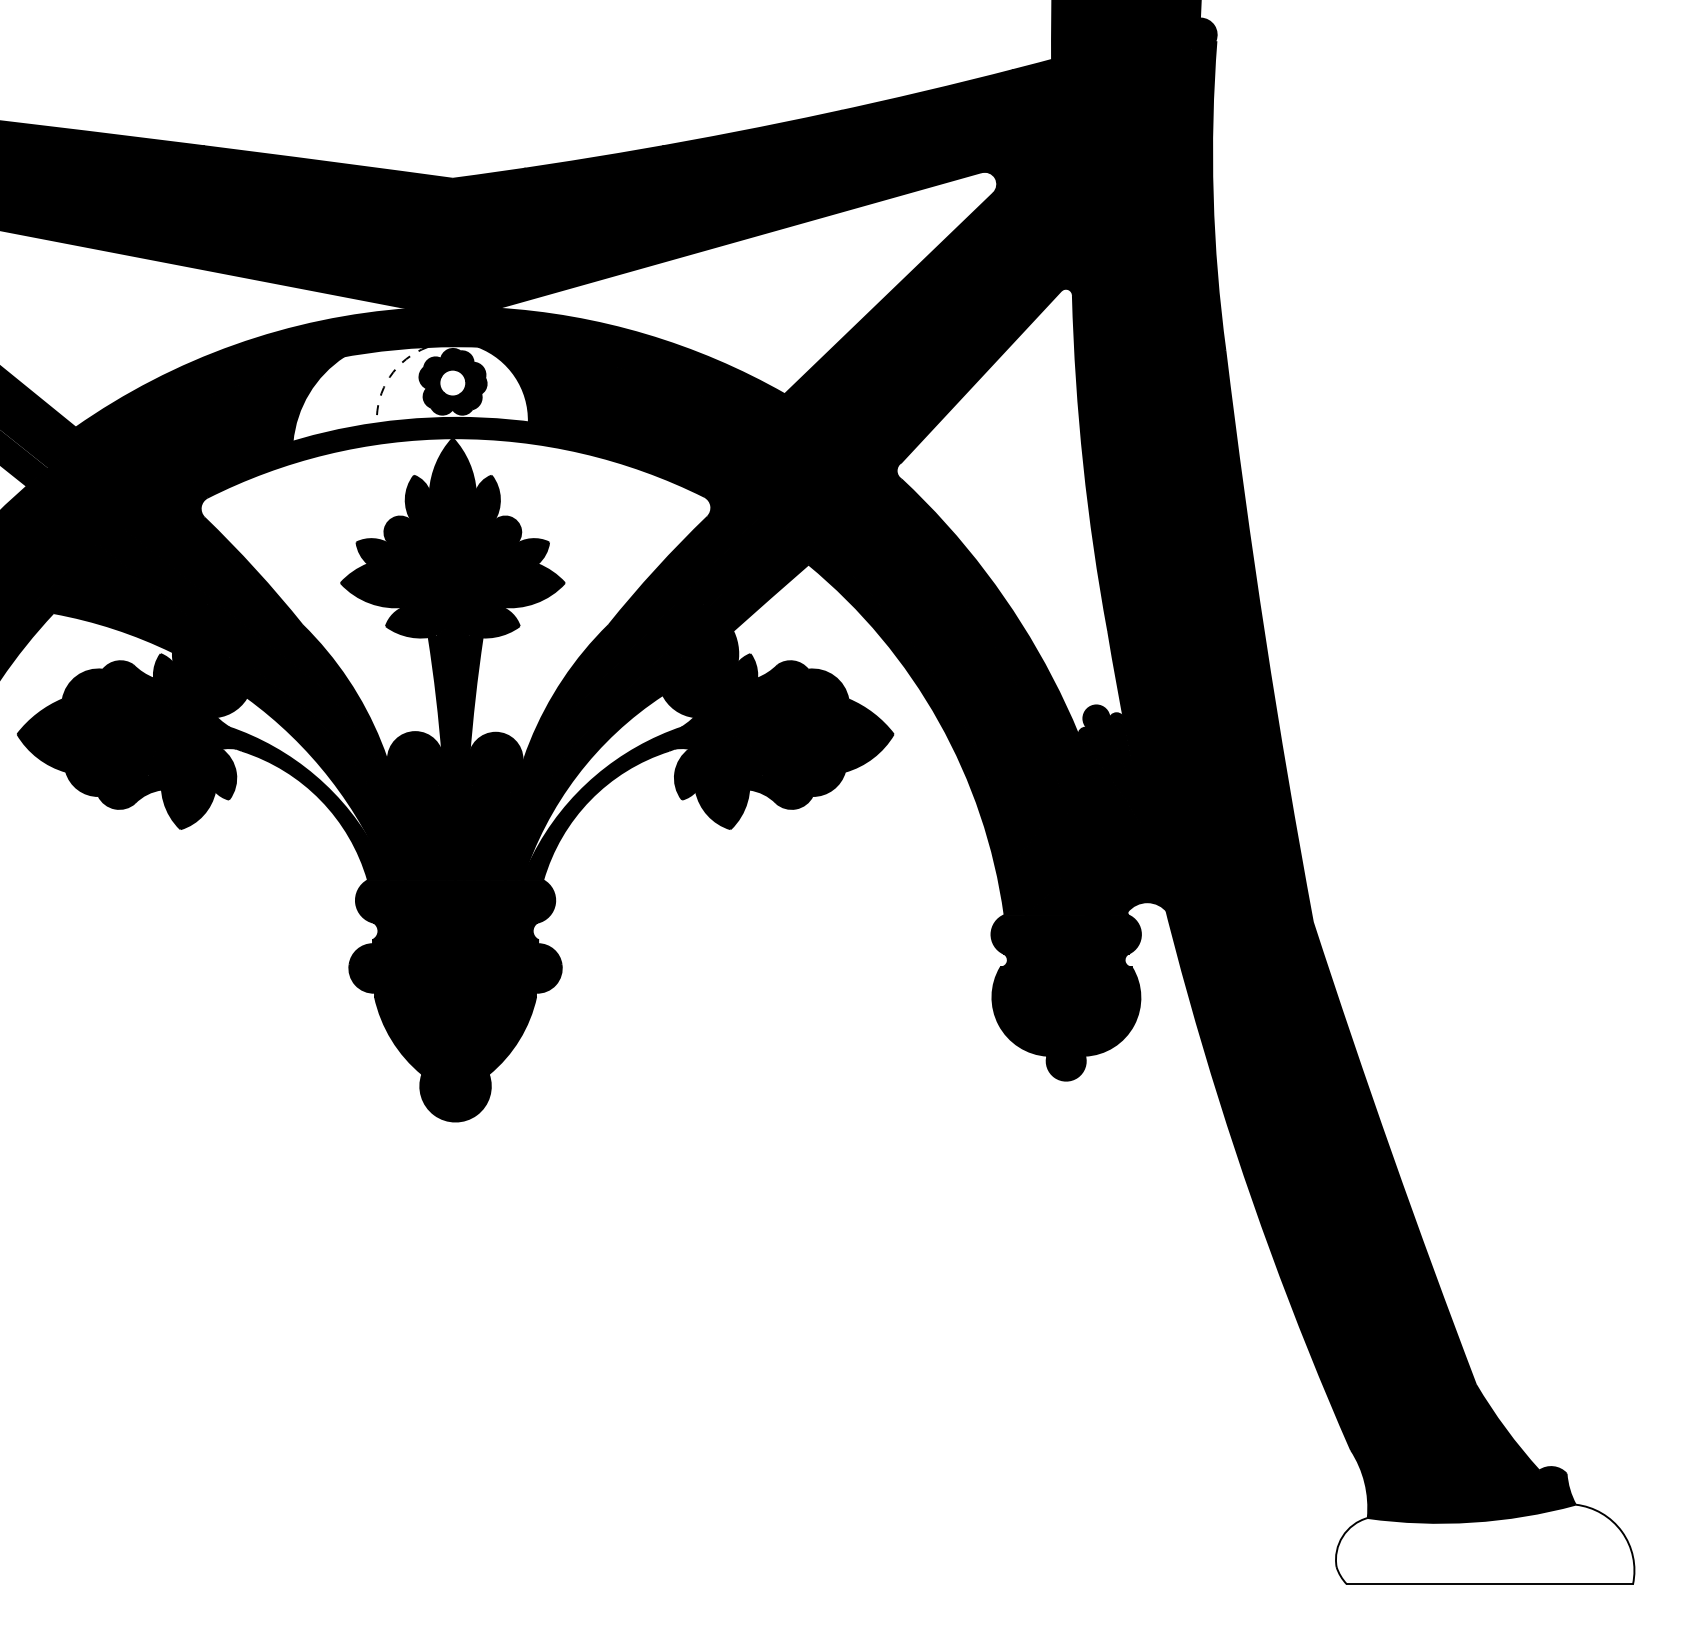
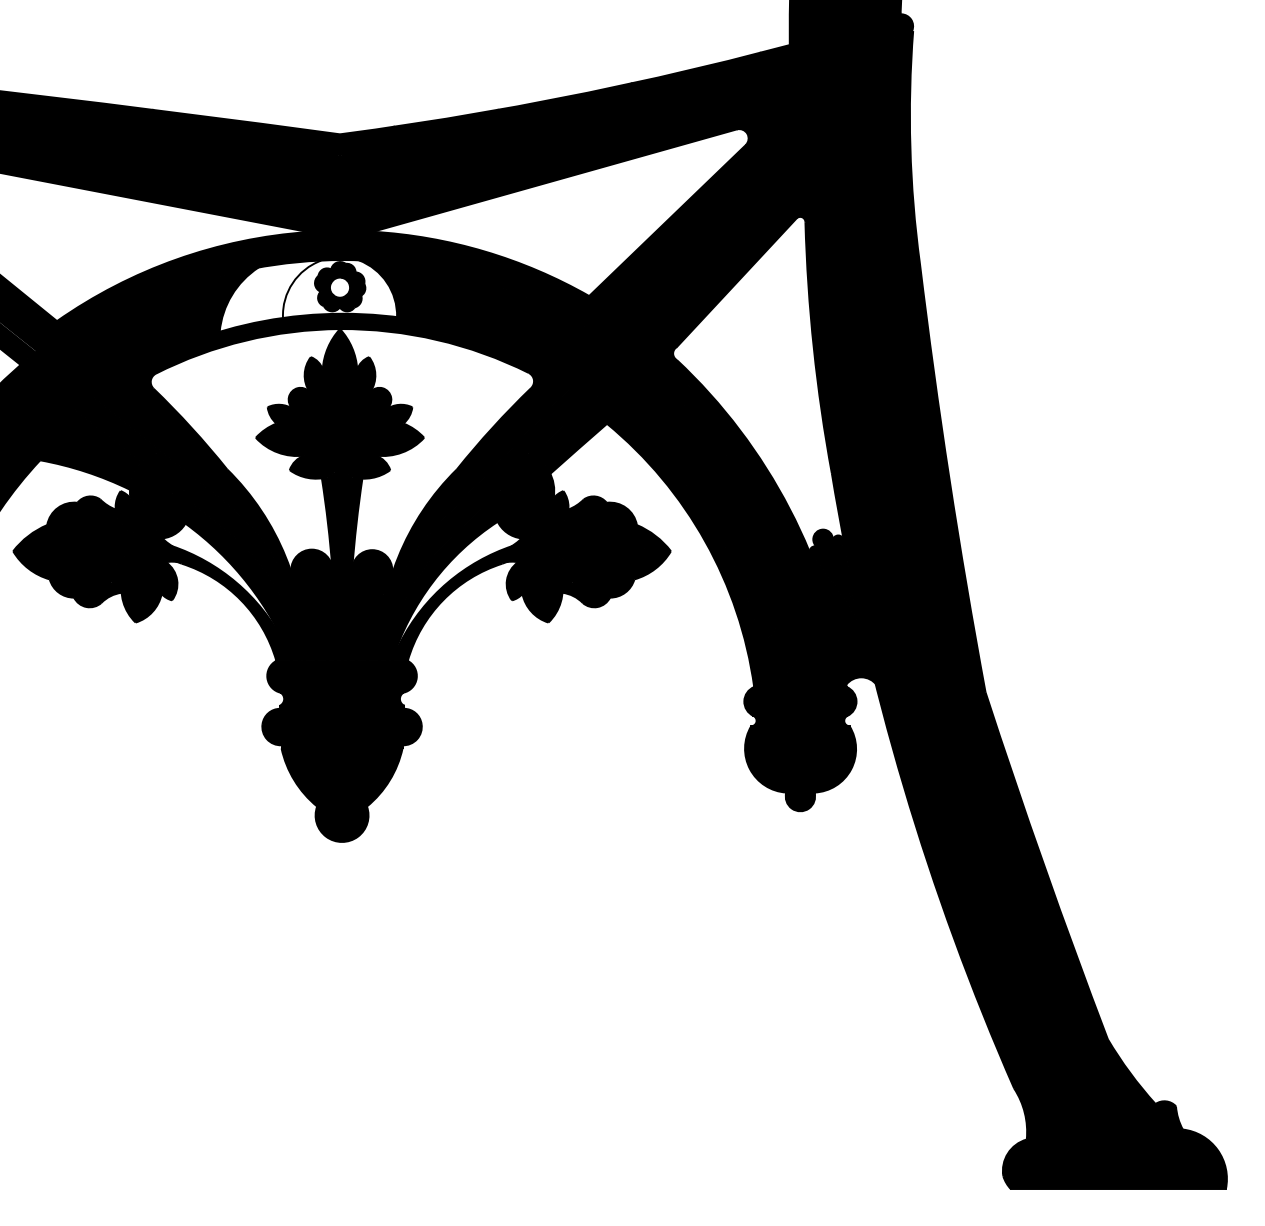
arc: (389, 377) -> (292, 283), dashed -> solid
fill: (1484, 1544) -> (1114, 1159), added

